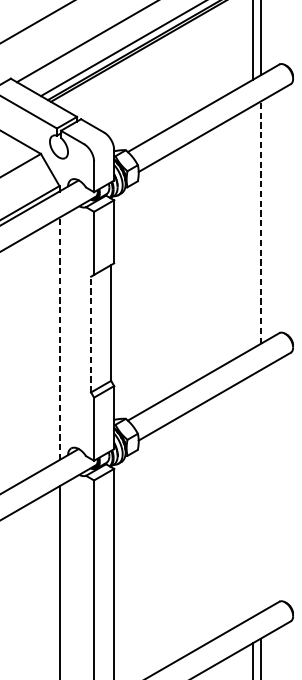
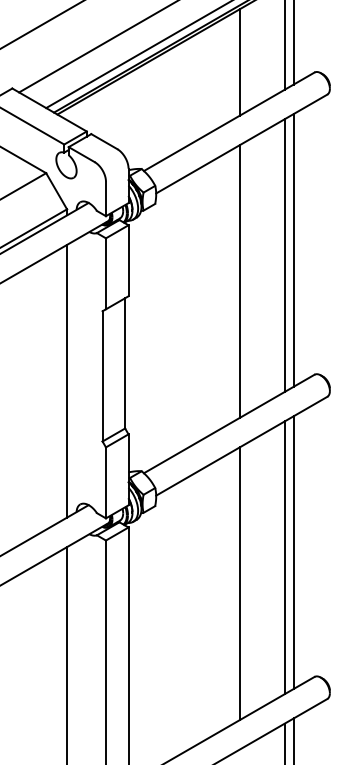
line: (212, 55) -> (239, 62), added
line: (260, 221) -> (293, 249), dashed -> solid
line: (252, 227) -> (284, 255), added
line: (212, 250) -> (239, 281), added
line: (91, 333) -> (102, 375), dashed -> solid
line: (59, 338) -> (67, 380), dashed -> solid
line: (260, 491) -> (293, 552), added
line: (252, 495) -> (284, 557), added
line: (212, 518) -> (239, 583), added

